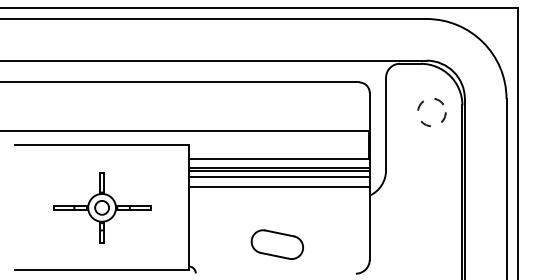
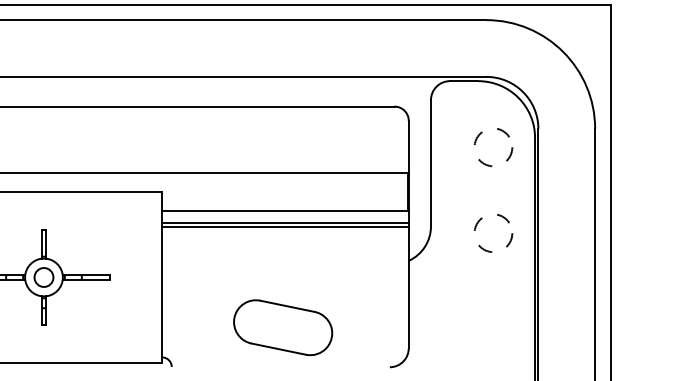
circle: (431, 175) -> (492, 233), added
line: (278, 176) -> (284, 234), removed
line: (278, 186) -> (284, 248), removed
part: (276, 244) -> (281, 327), size x1.4

